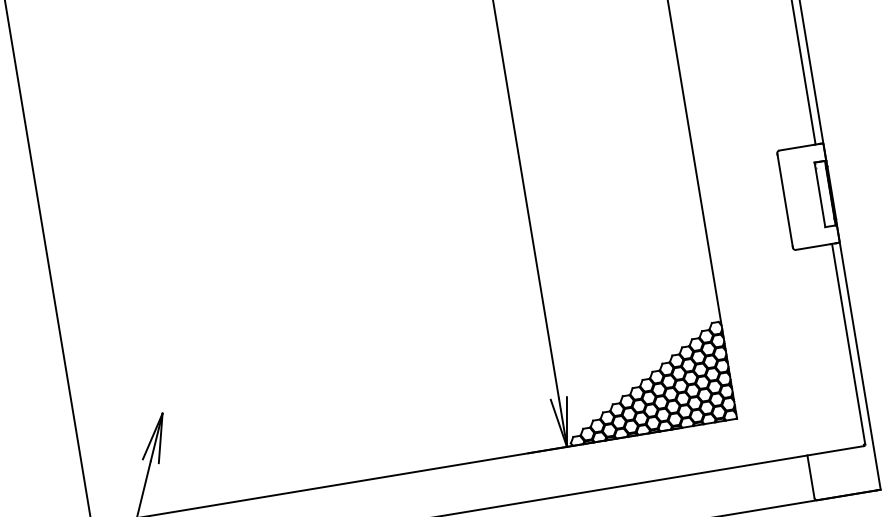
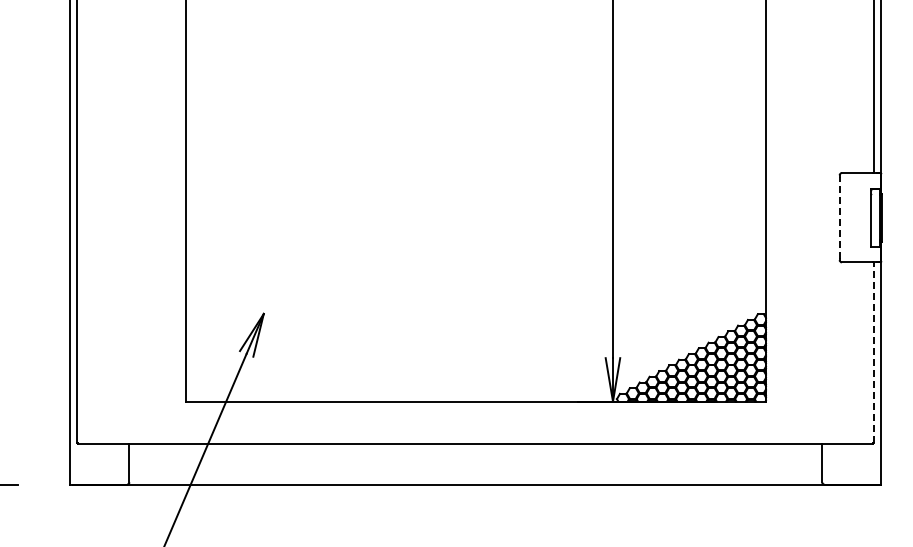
line: (784, 200) -> (839, 217), solid -> dashed
line: (848, 344) -> (874, 352), solid -> dashed

